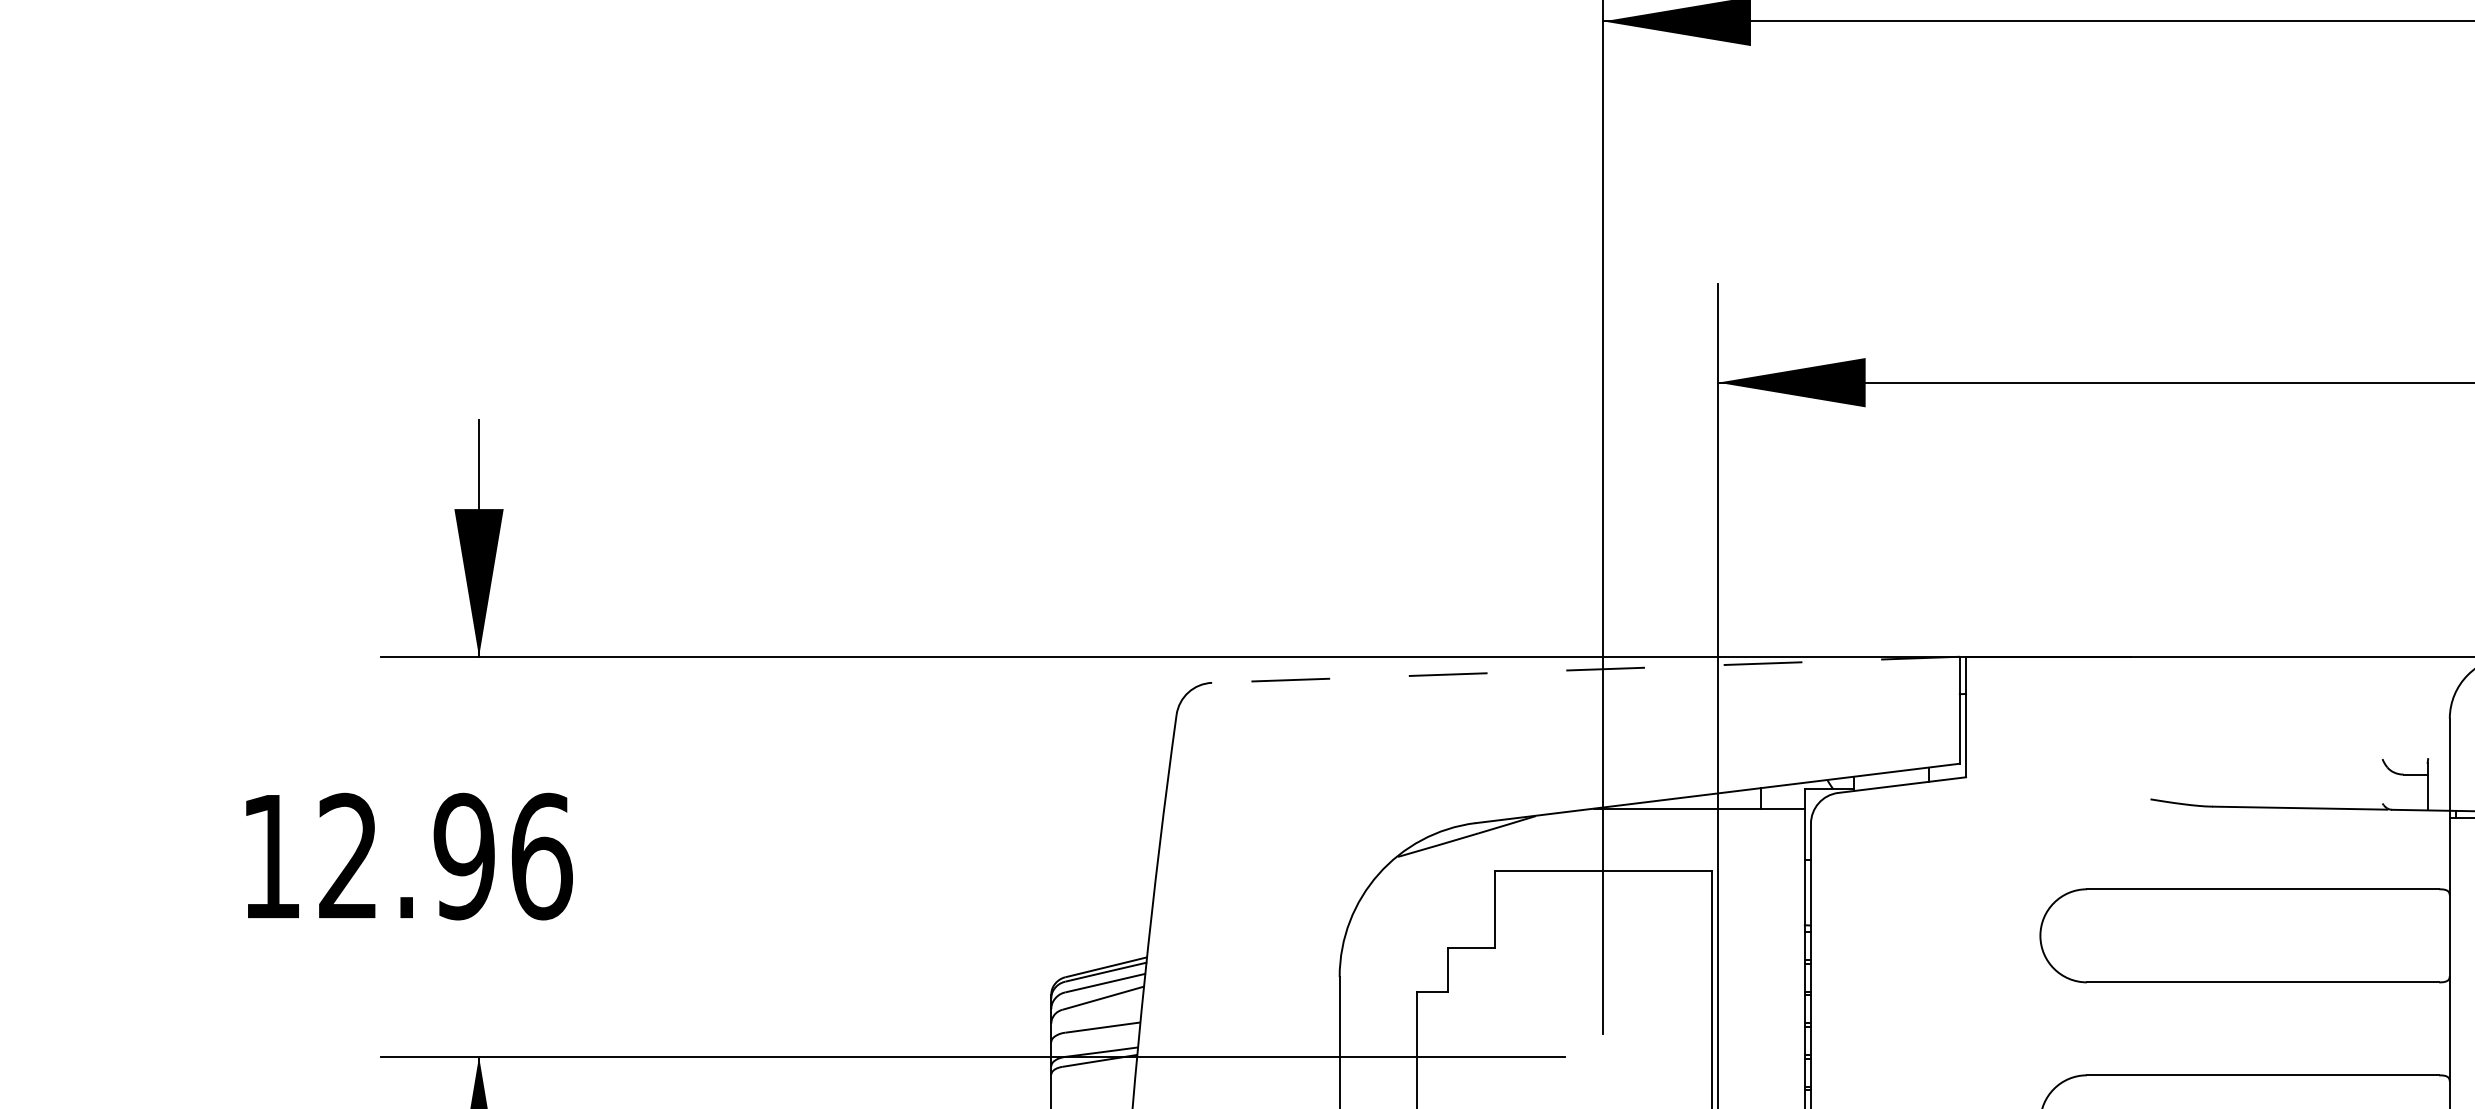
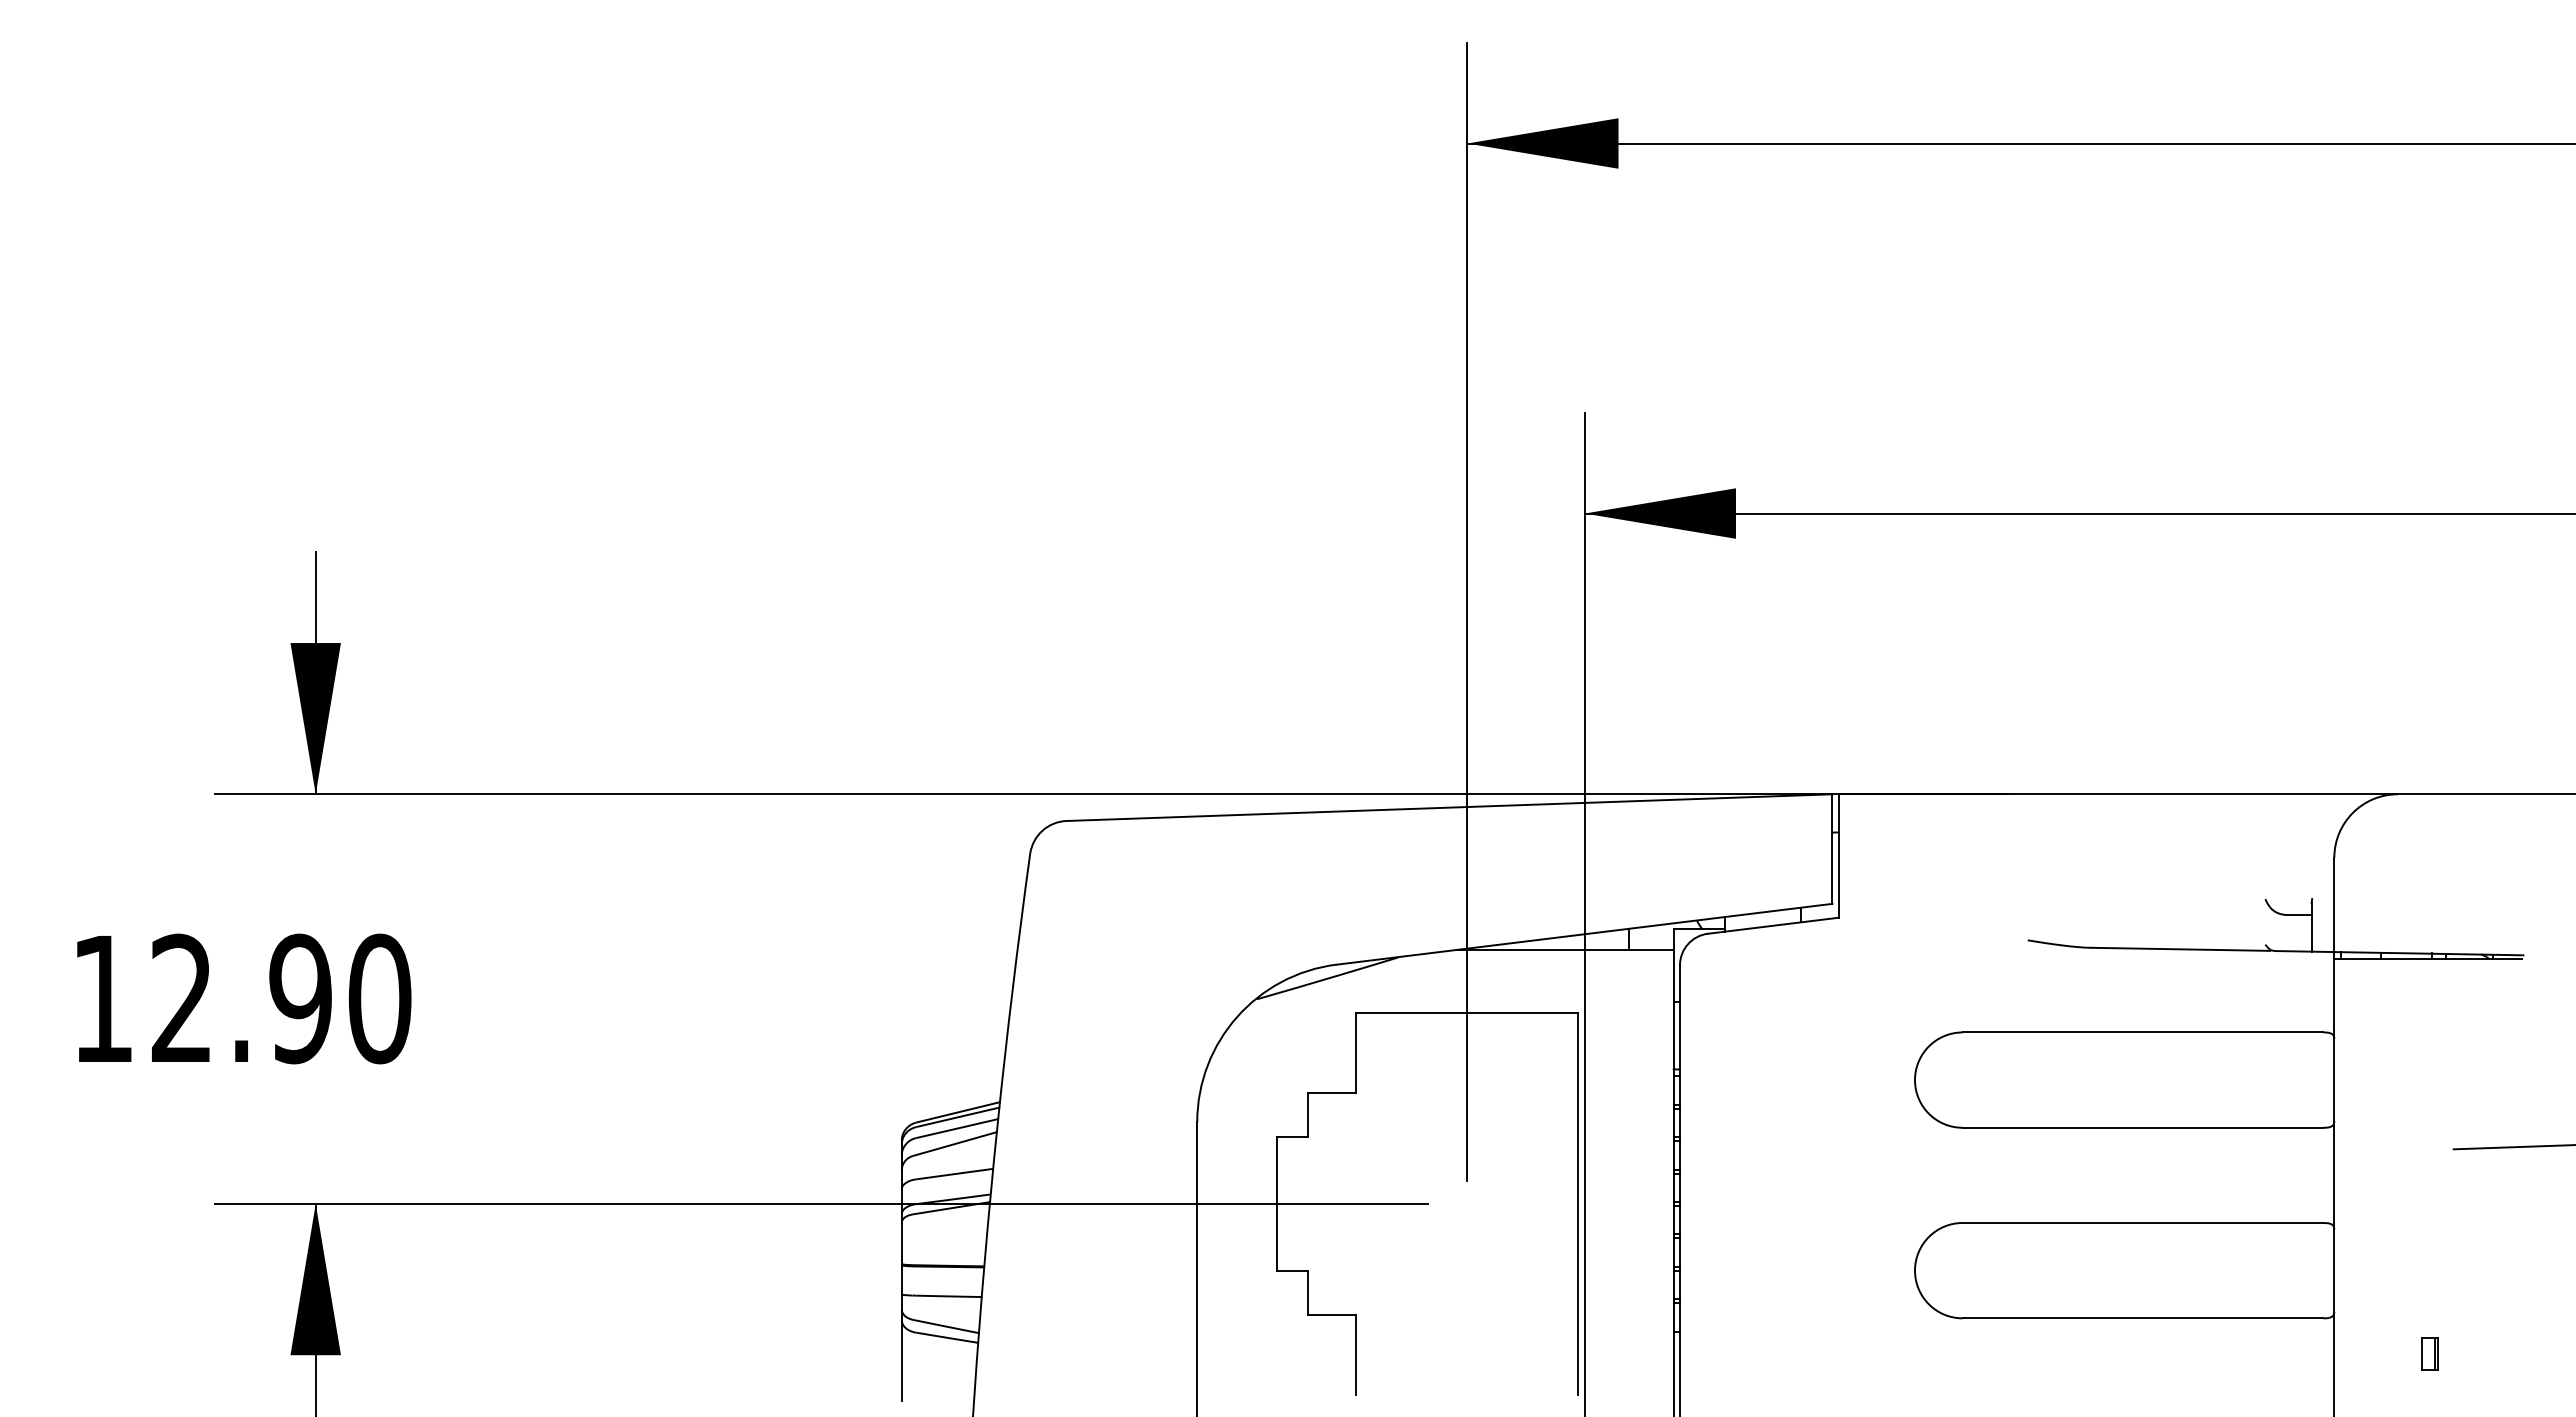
line: (1585, 669) -> (1449, 807), dashed -> solid
text: (541, 856) -> (379, 998), 12.96 -> 12.90

